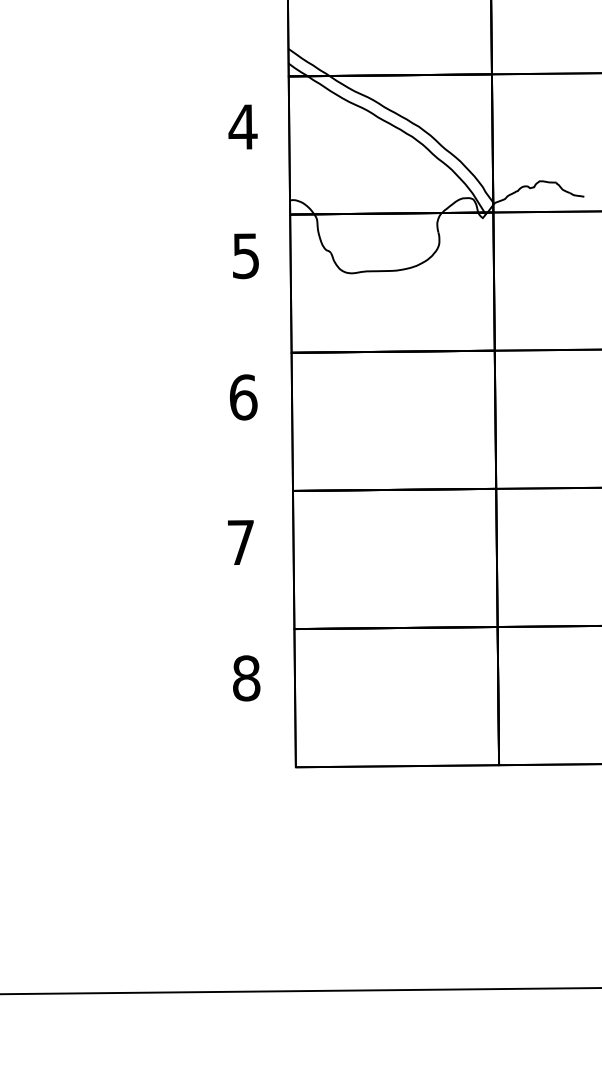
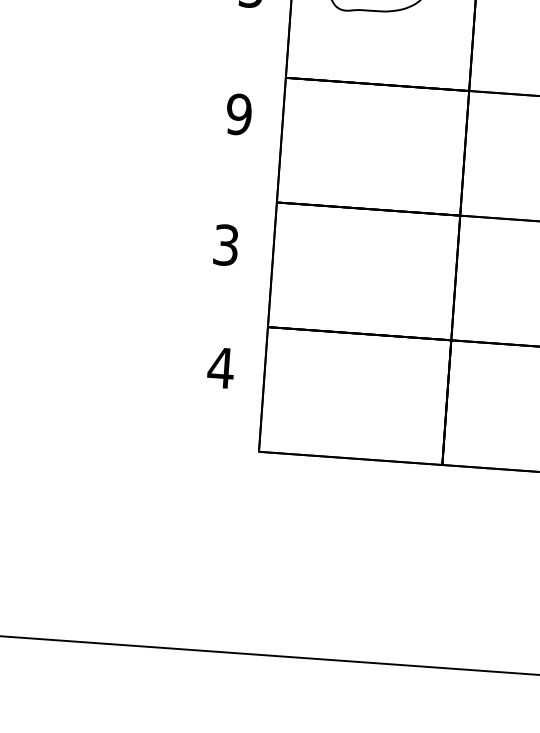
text: (243, 397) -> (239, 114), 6 -> 9
text: (241, 542) -> (226, 245), 7 -> 3
text: (246, 678) -> (221, 368), 8 -> 4

